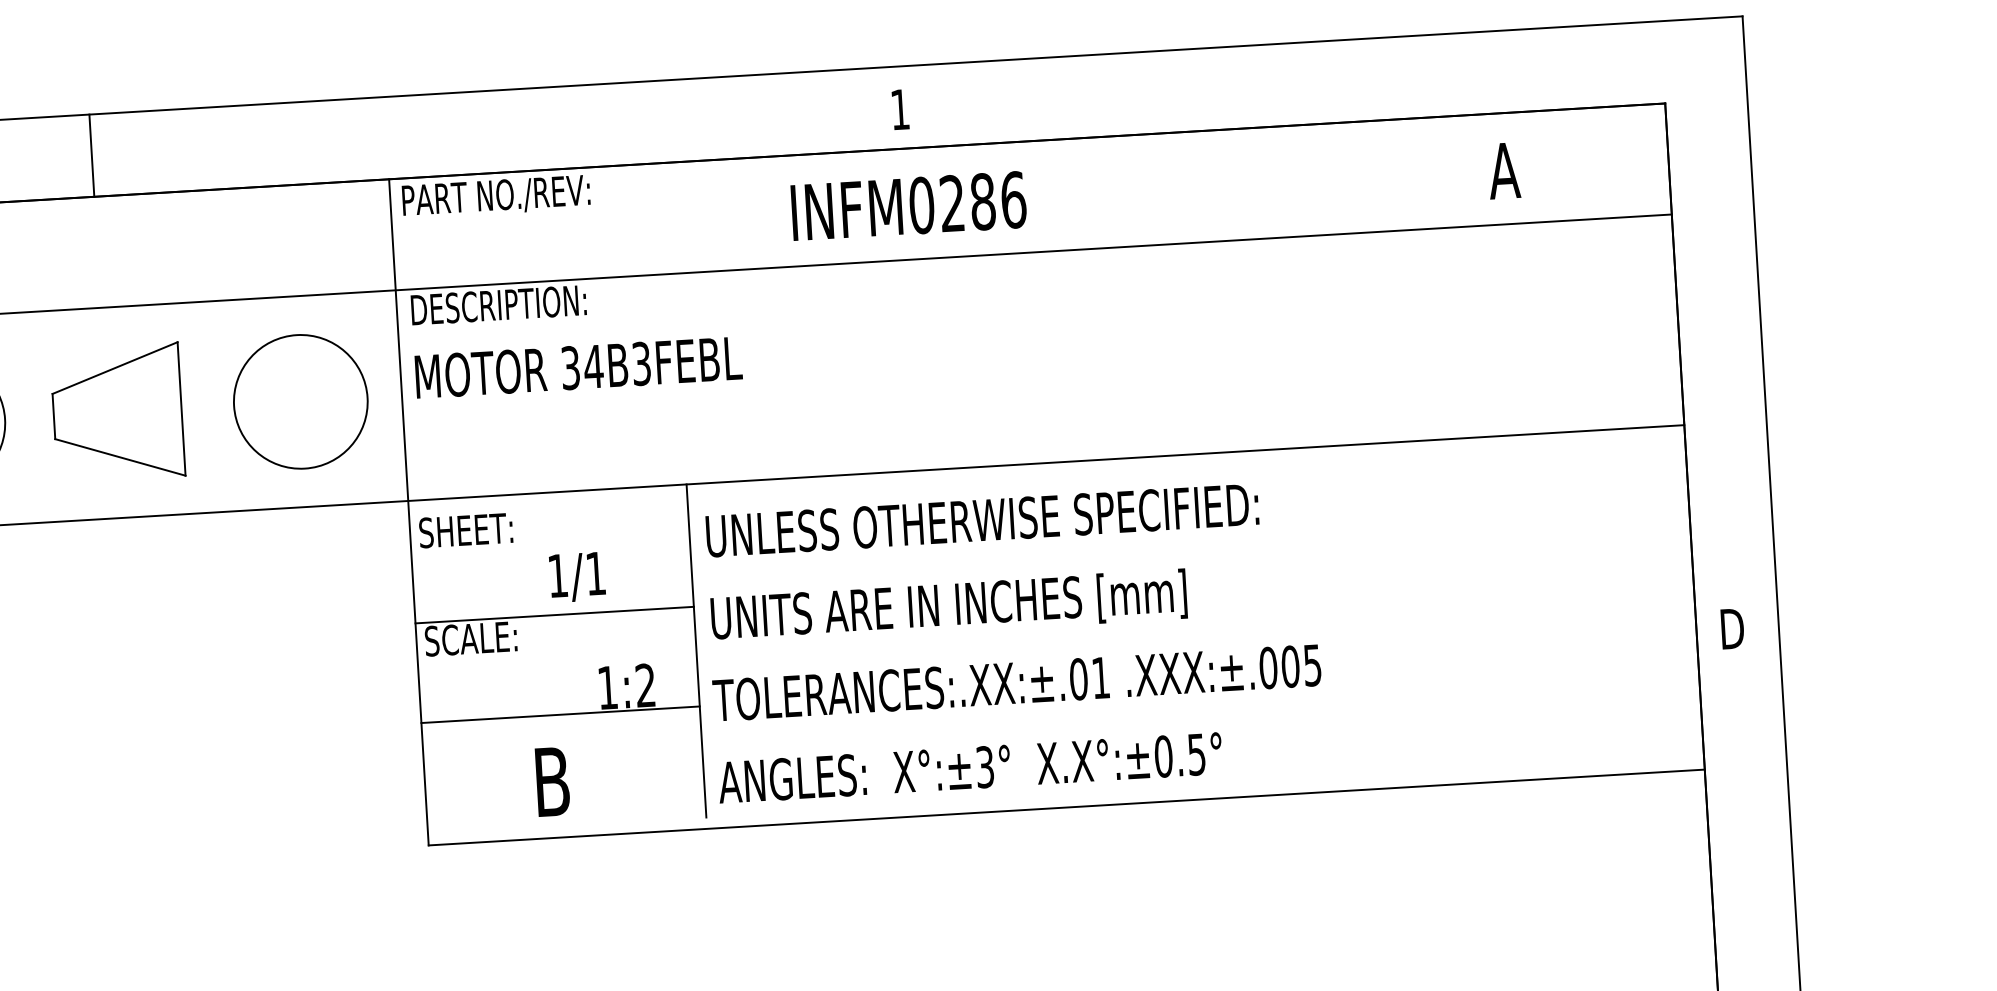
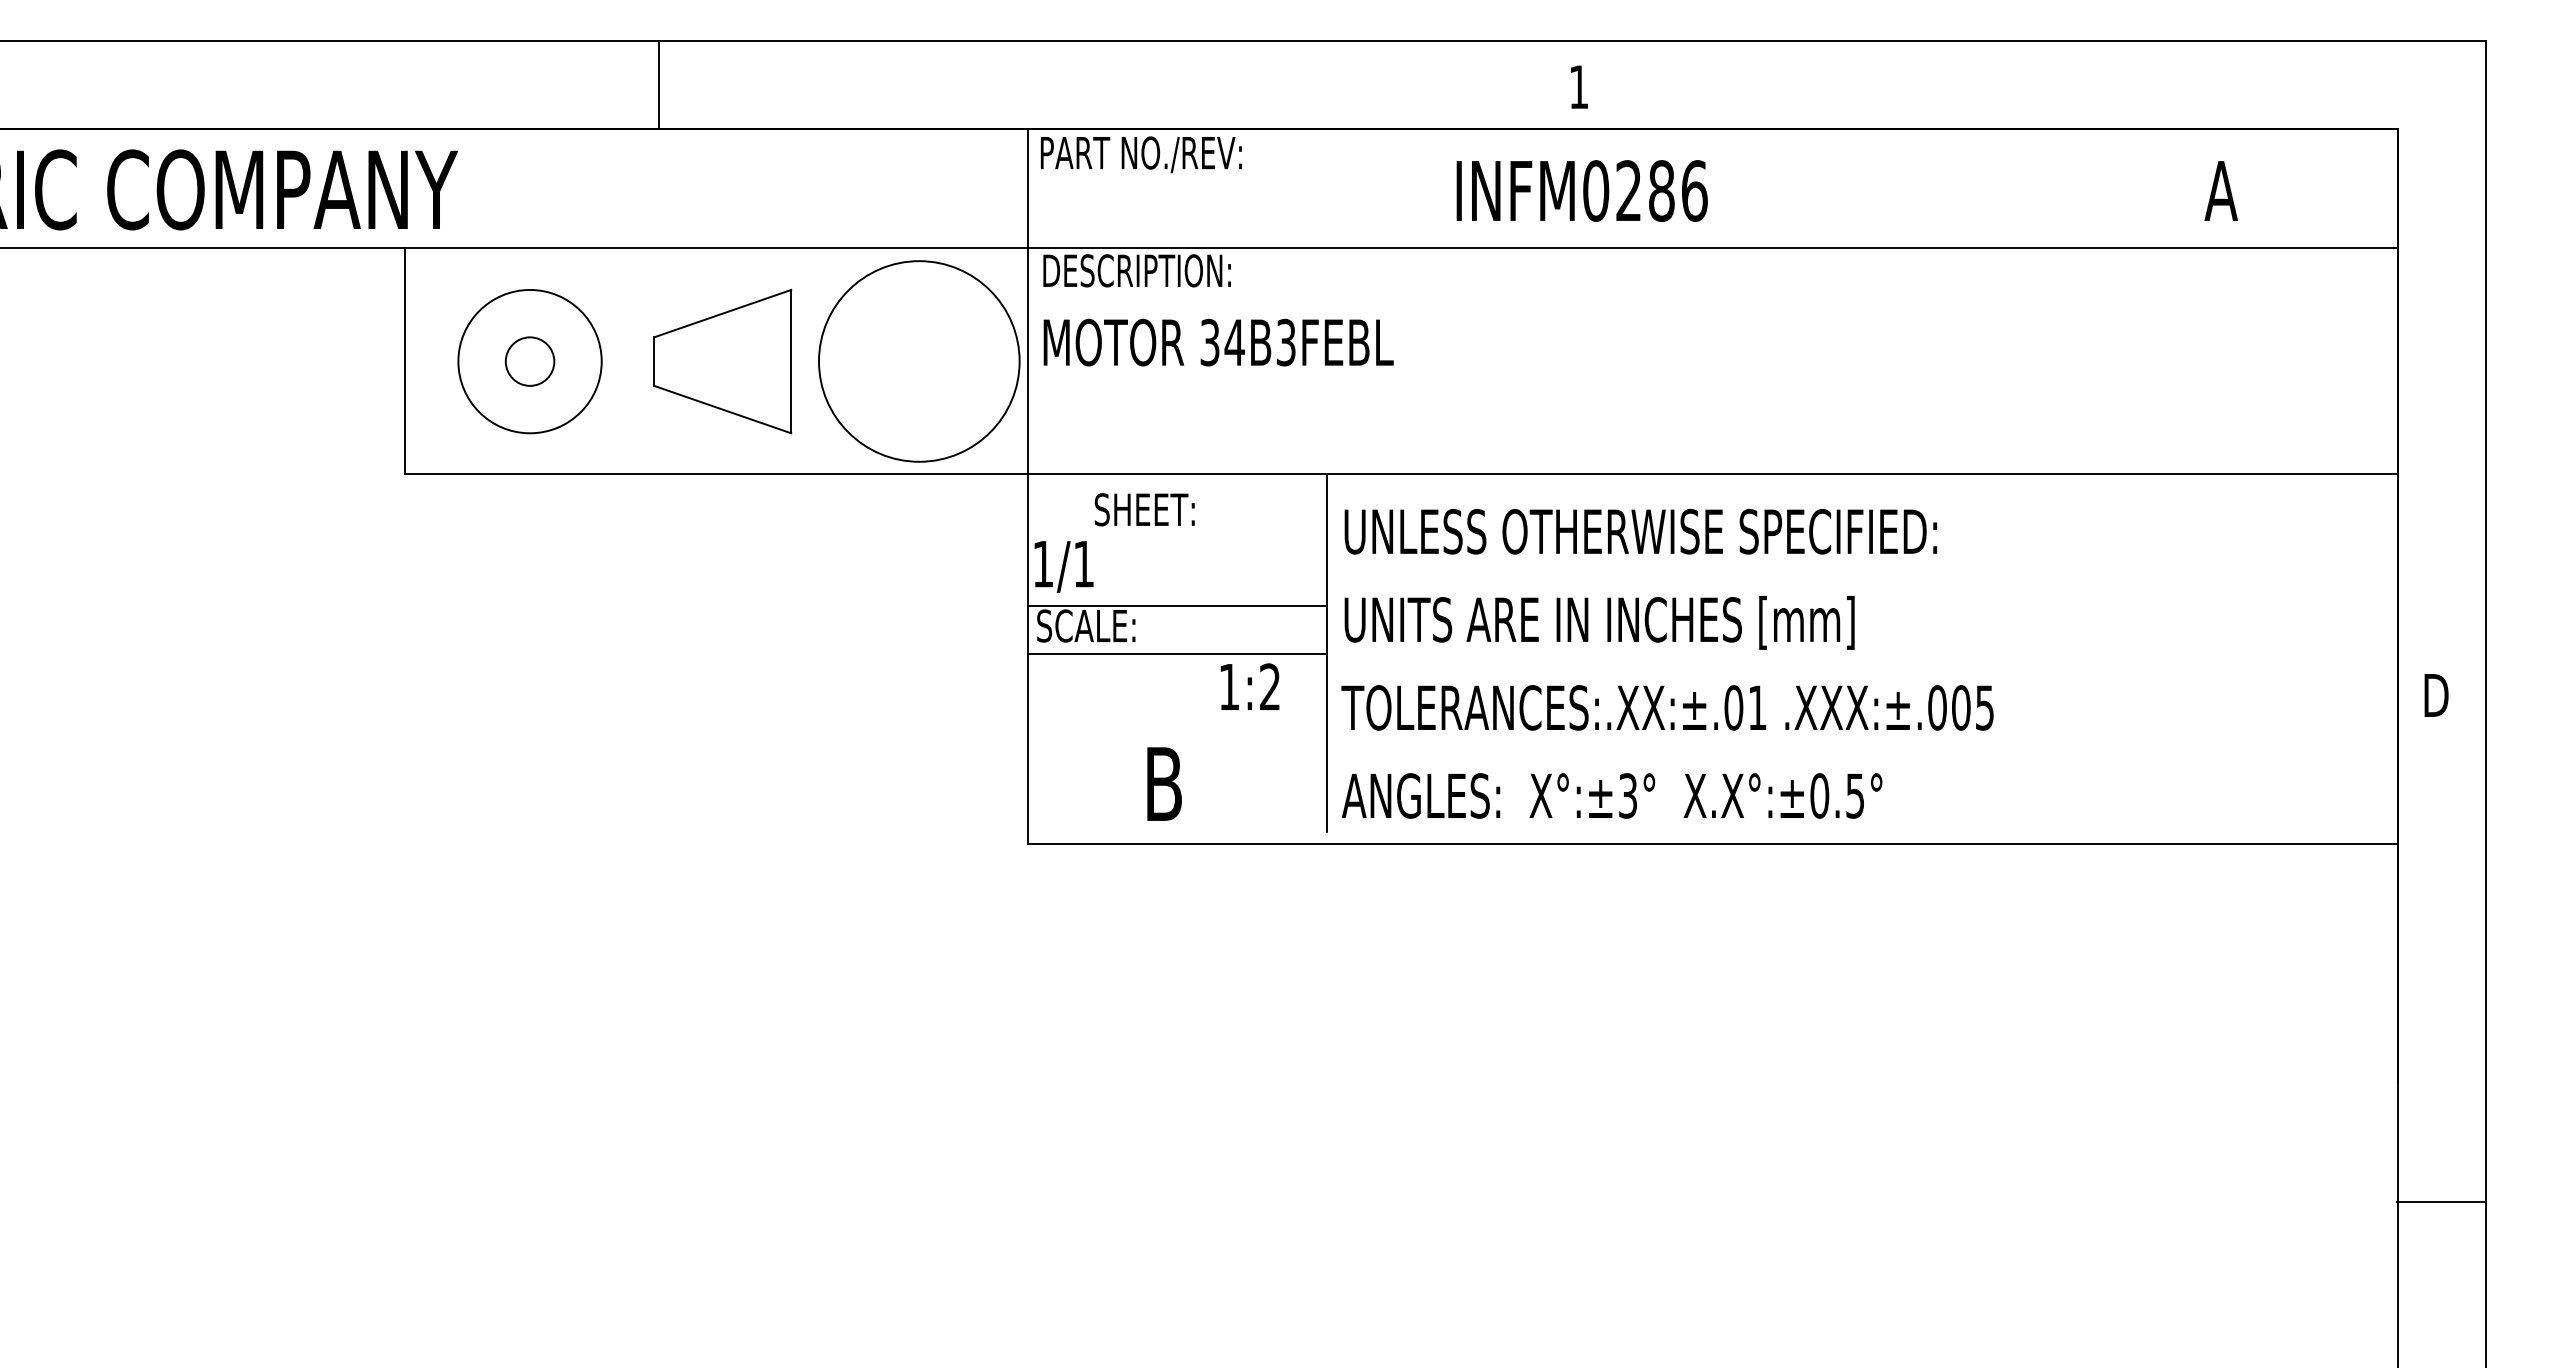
line: (92, 155) -> (659, 84), moved
circle: (300, 401) -> (918, 361), size x1.4
text: (465, 530) -> (1144, 509), moved
text: (576, 576) -> (1063, 566), moved
line: (559, 714) -> (1176, 653), moved

